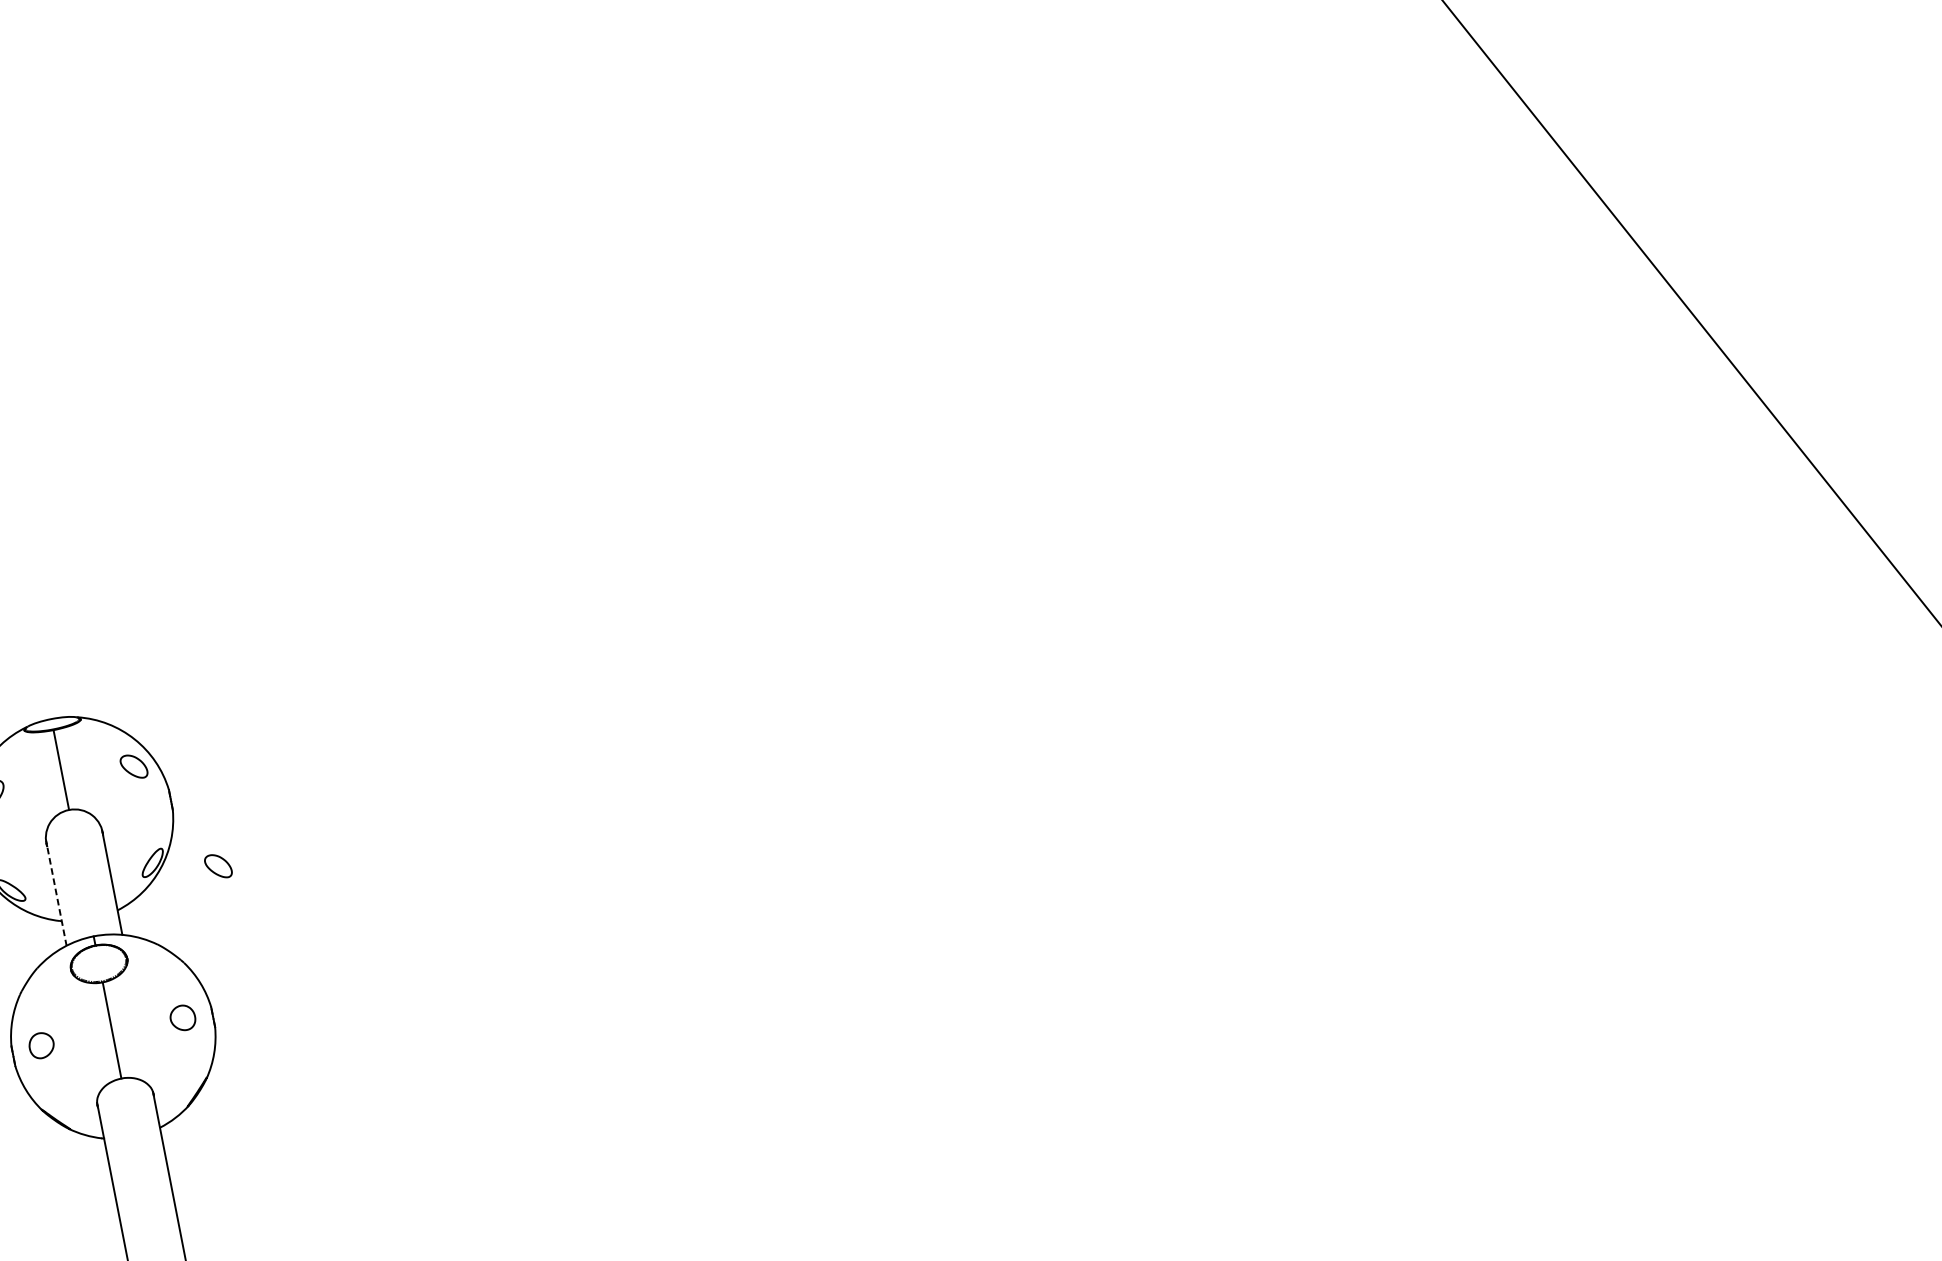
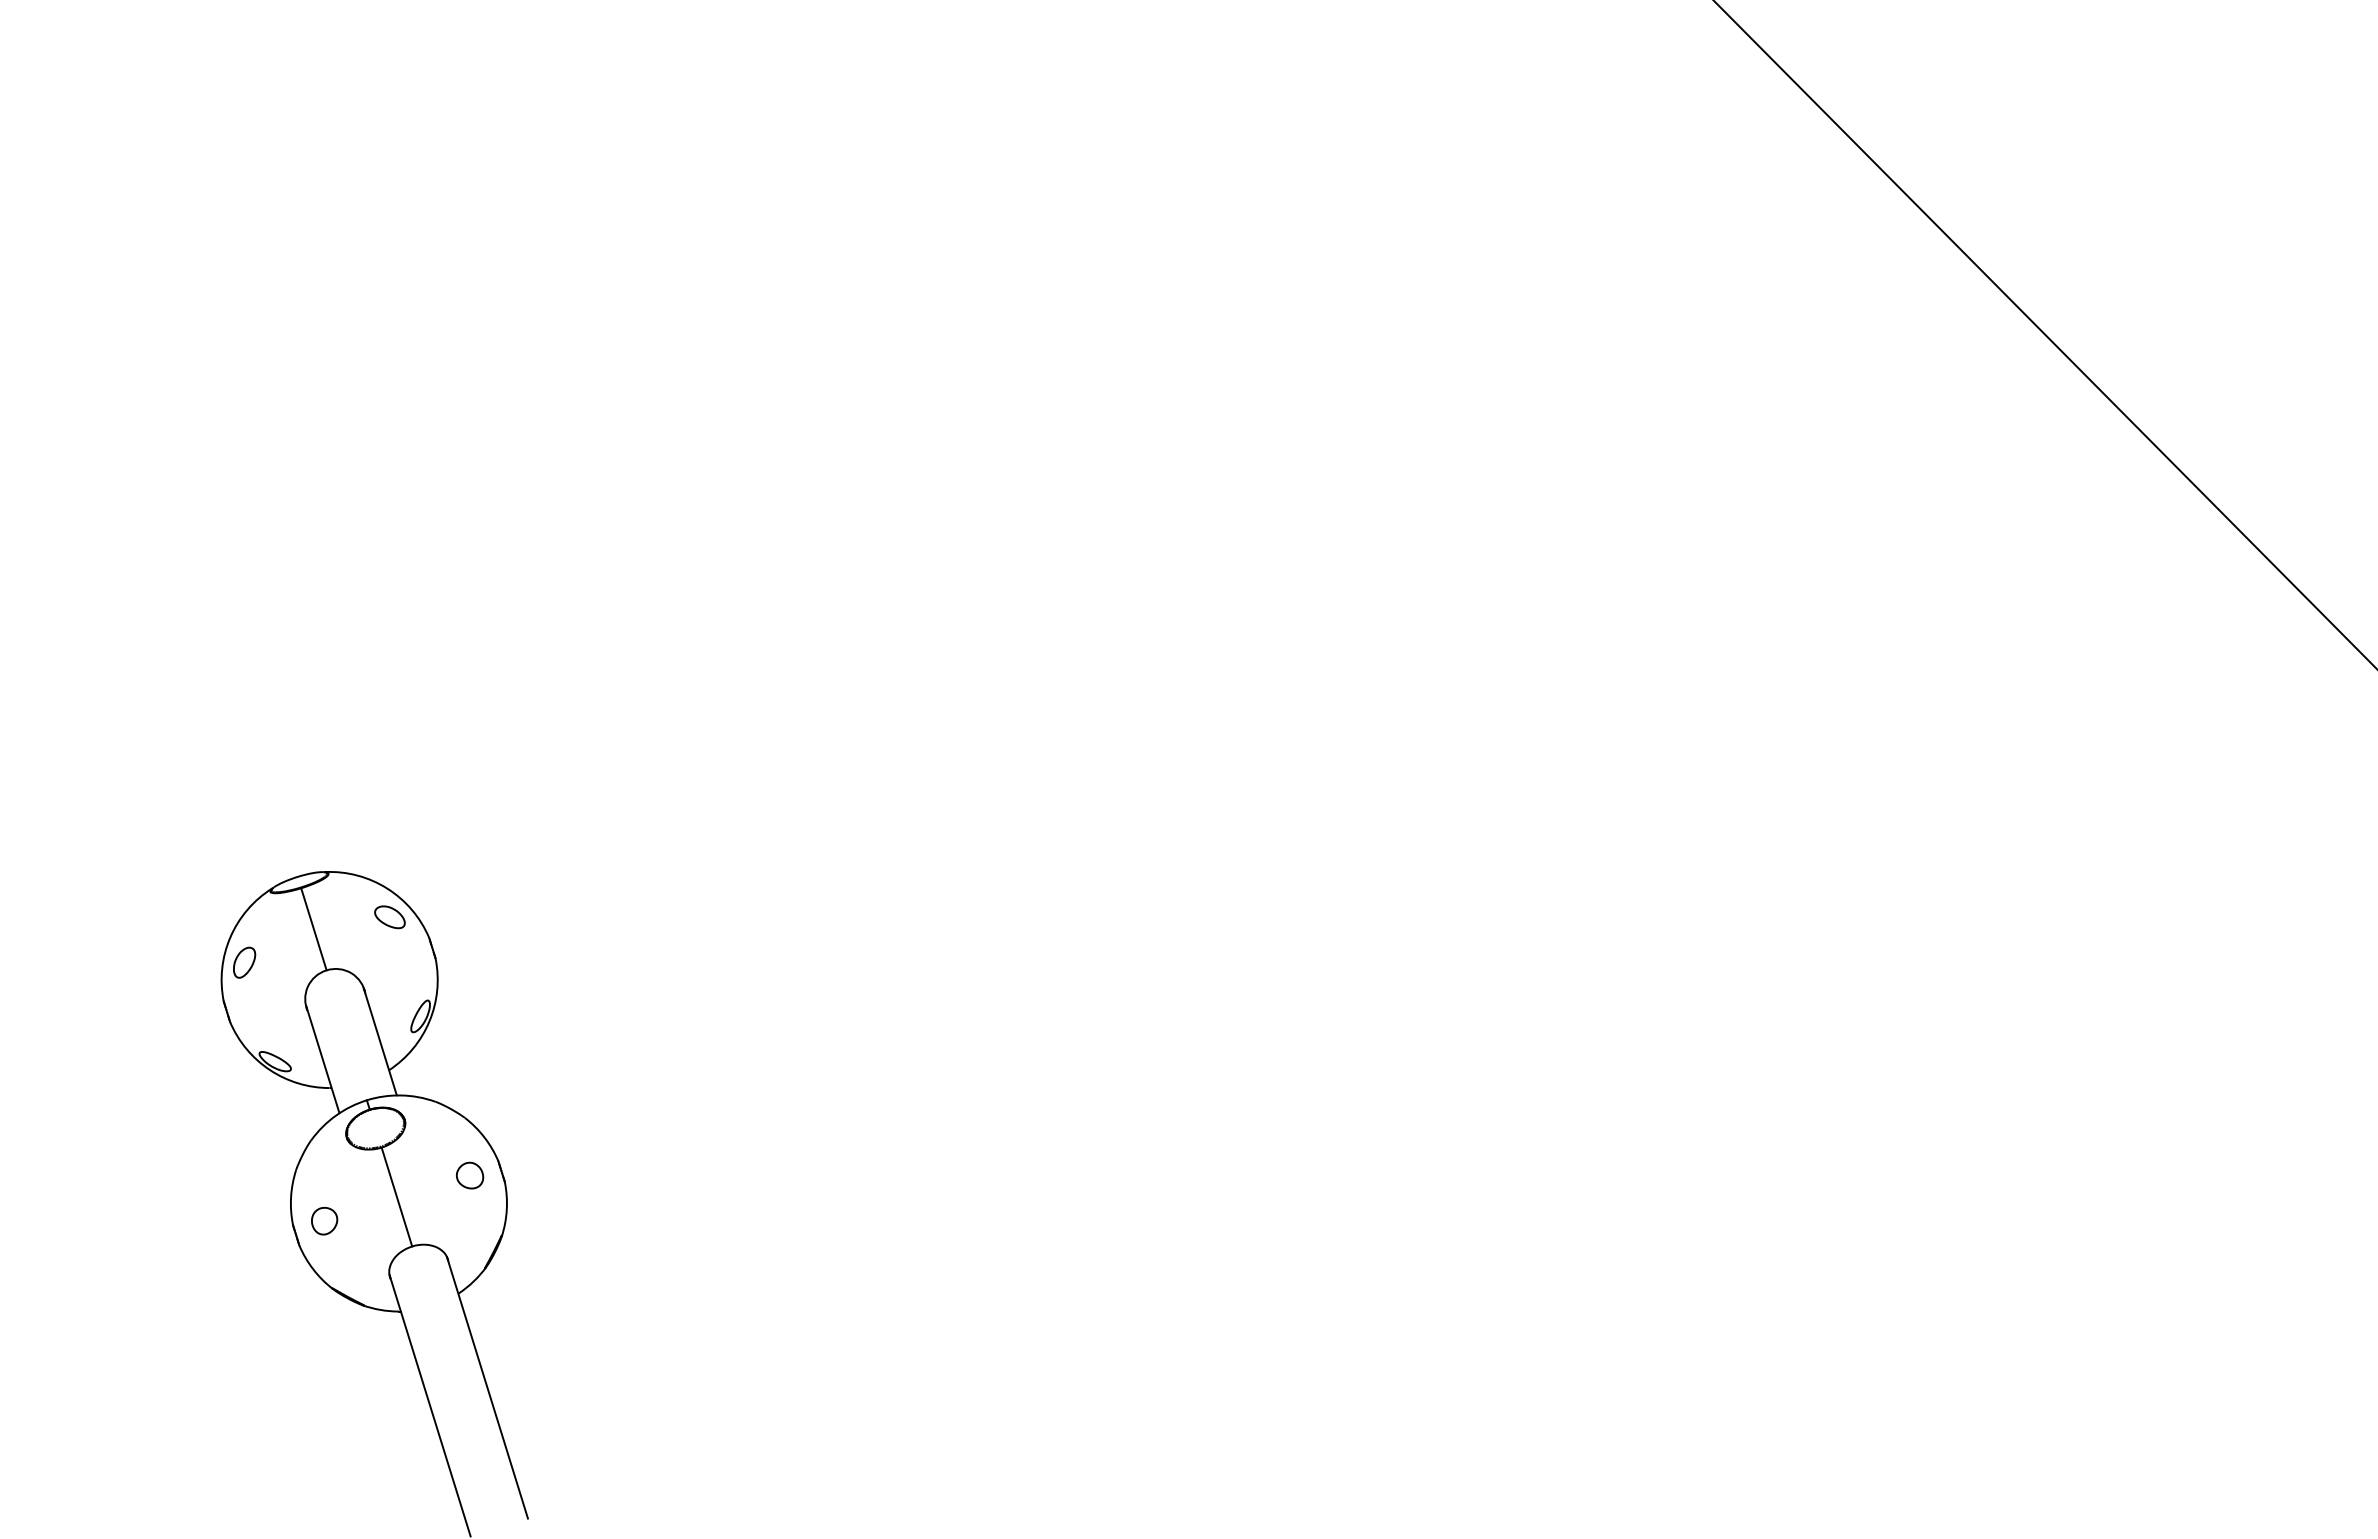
part: (218, 866) -> (489, 1012), removed
line: (56, 896) -> (323, 1062), dashed -> solid

